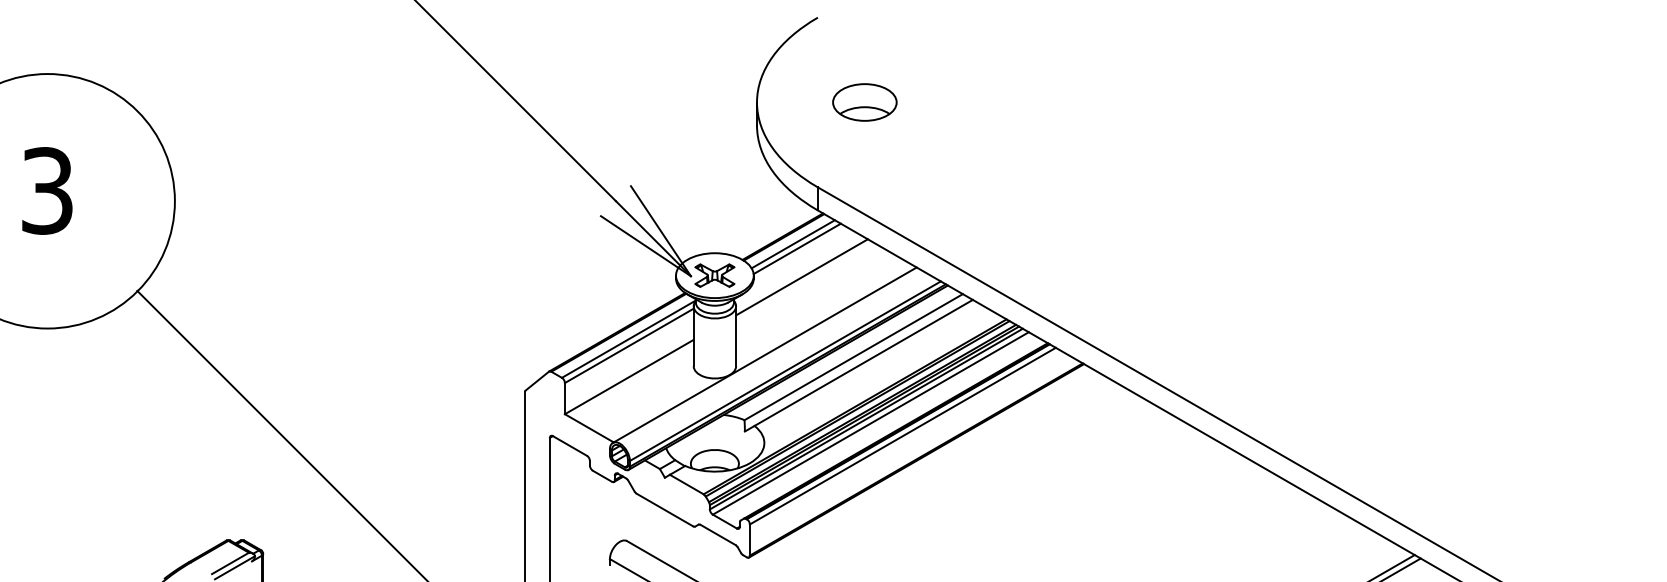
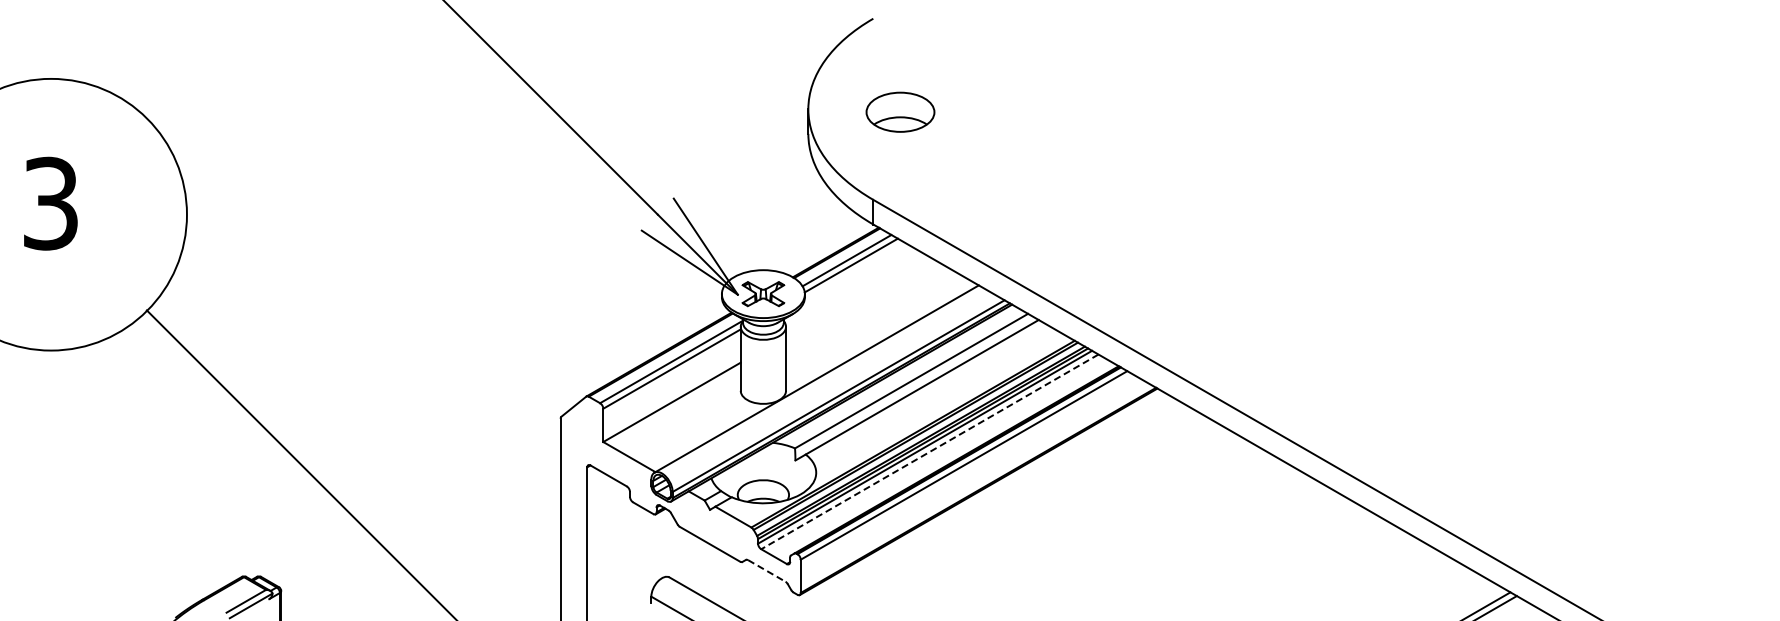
part: (864, 101) -> (900, 111), moved
line: (802, 276) -> (856, 295), removed
line: (870, 423) -> (929, 451), solid -> dashed
line: (717, 534) -> (766, 570), solid -> dashed

